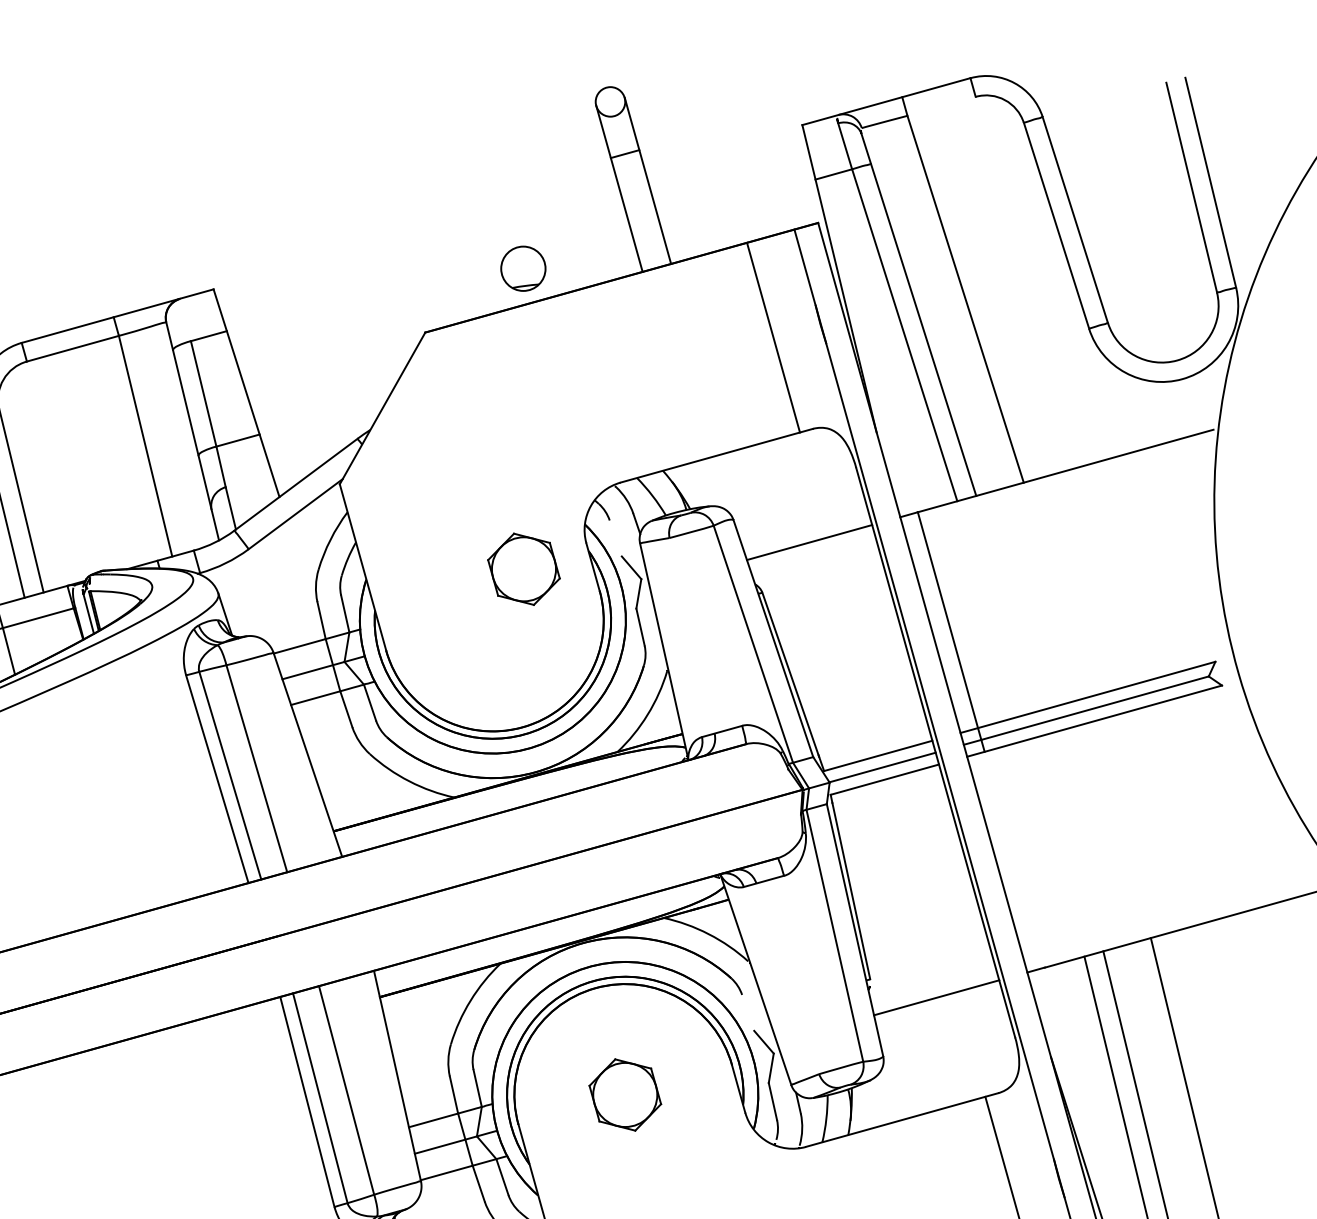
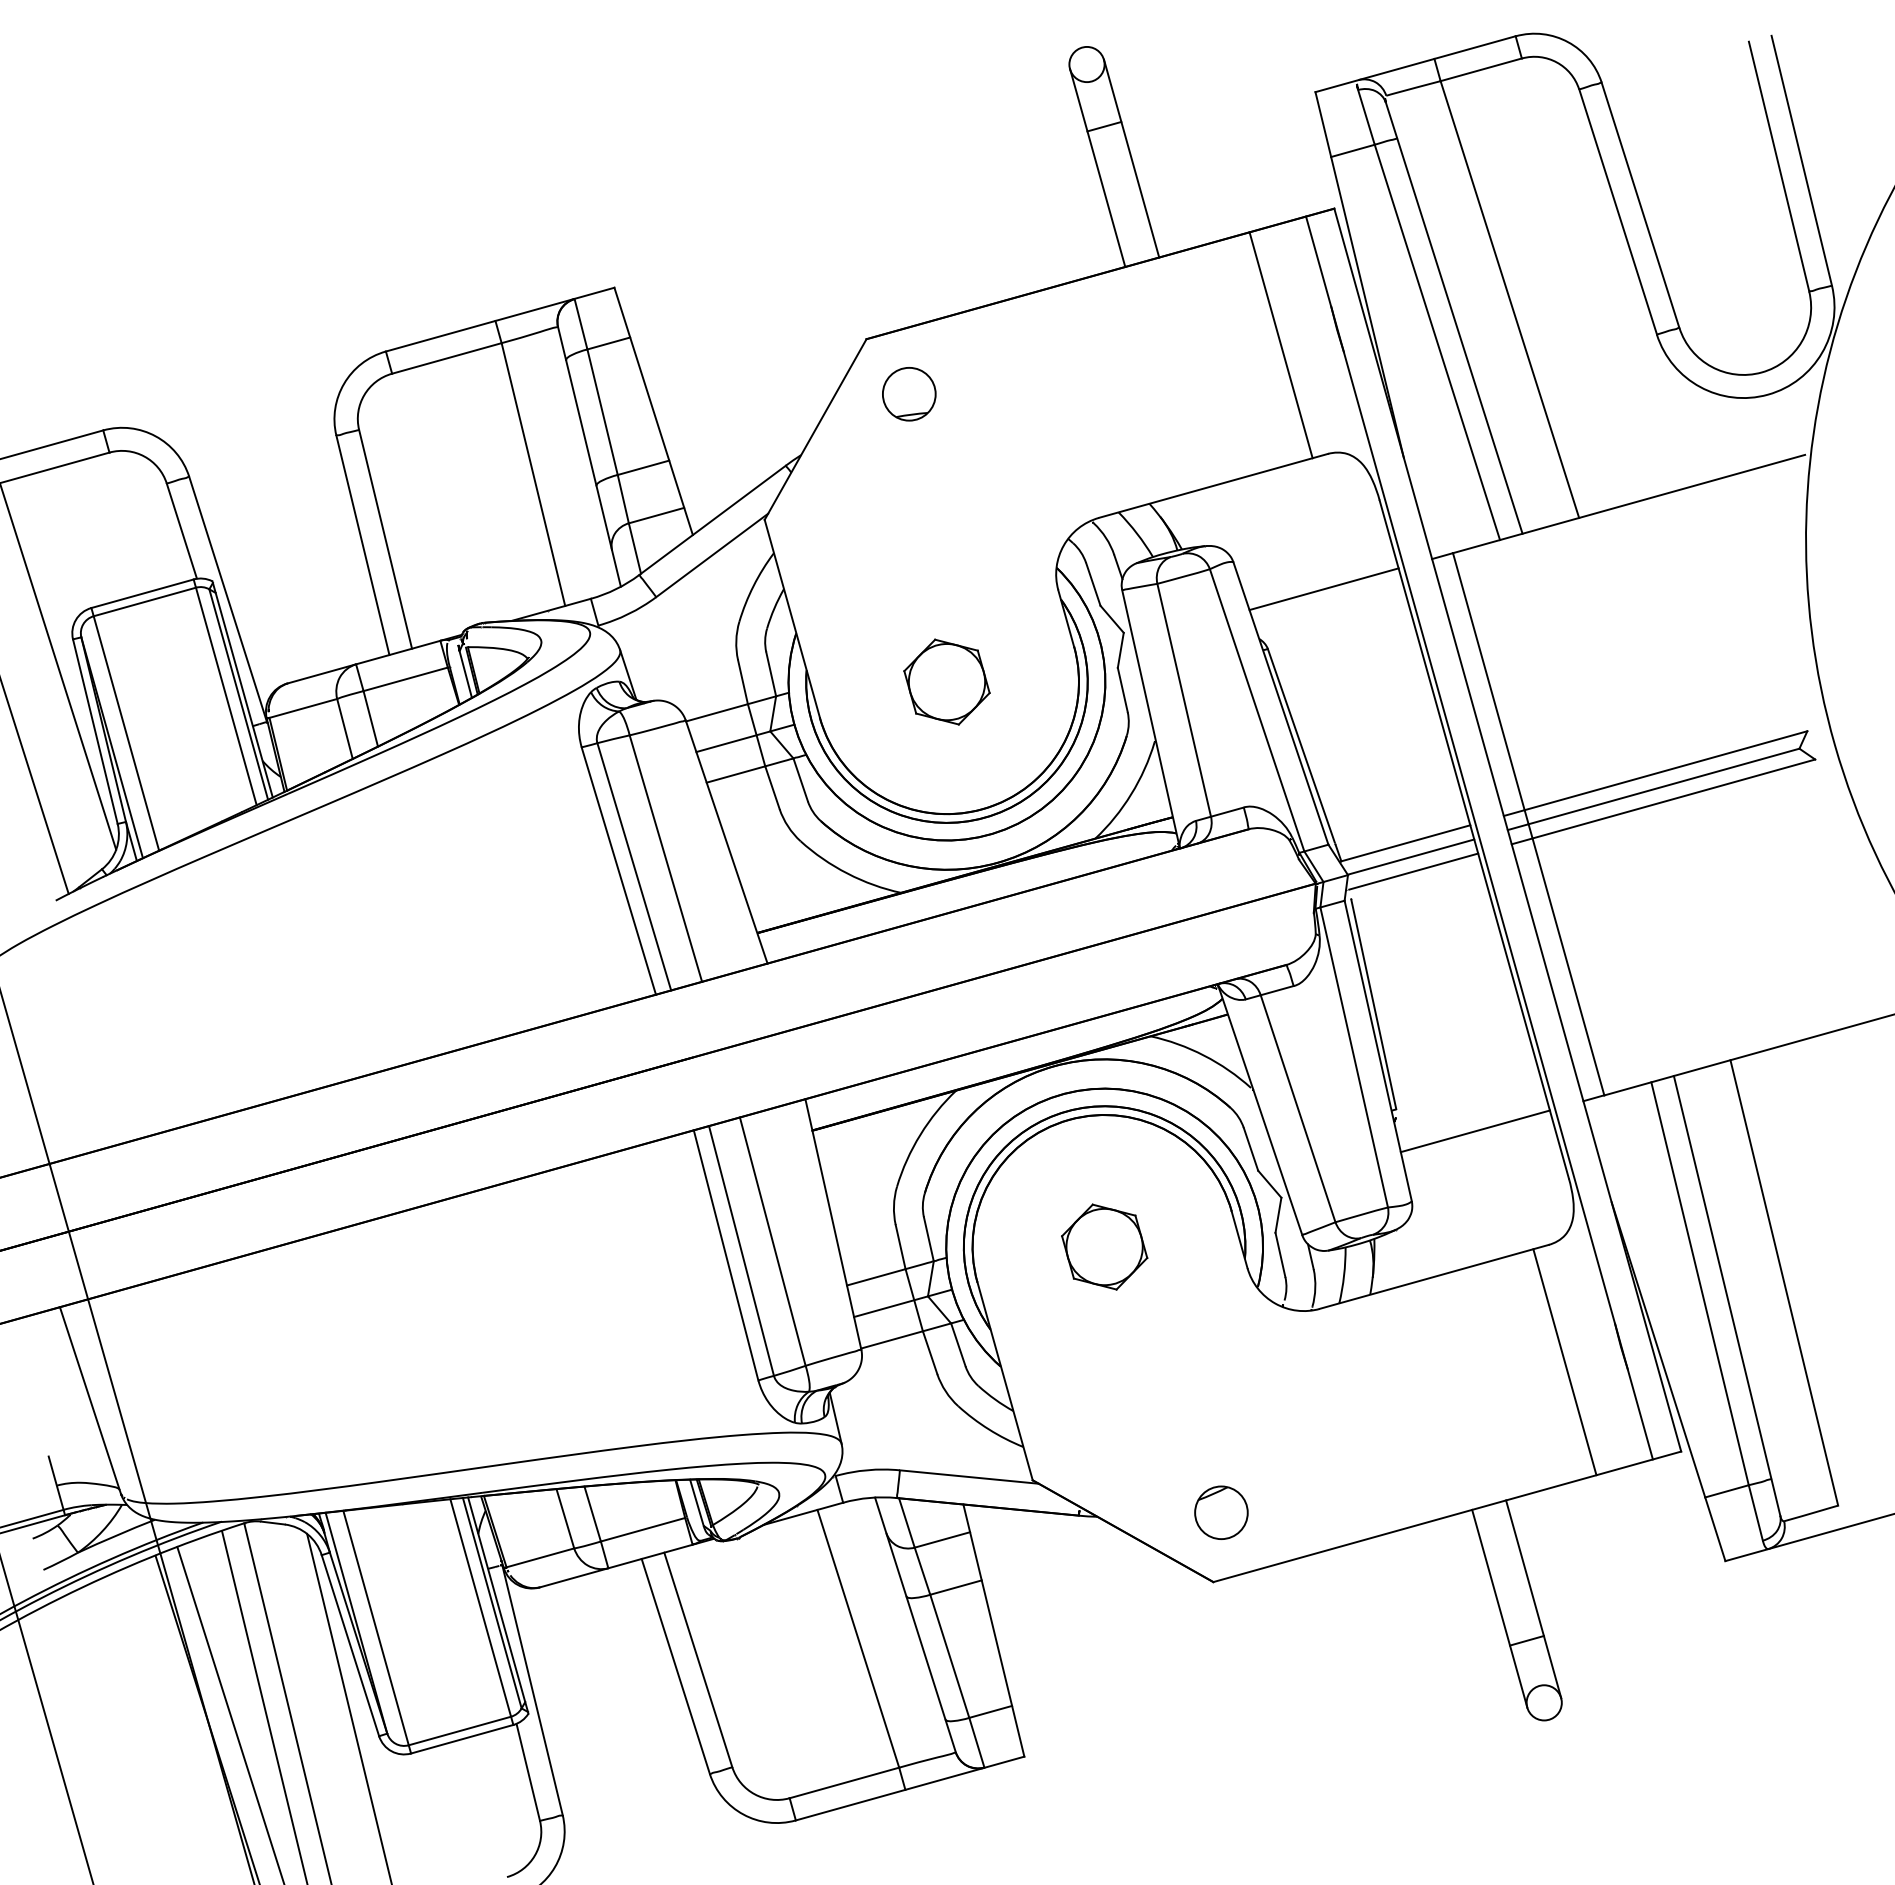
line: (940, 106) -> (1480, 69), added
part: (523, 268) -> (909, 394), moved
line: (185, 320) -> (580, 324), added
line: (248, 480) -> (656, 515), added
line: (615, 538) -> (1093, 584), added
part: (523, 568) -> (946, 681), moved
line: (692, 635) -> (1184, 699), added
line: (1014, 859) -> (1568, 966), added
line: (787, 978) -> (1297, 1108), added
line: (747, 1012) -> (1250, 1148), added

